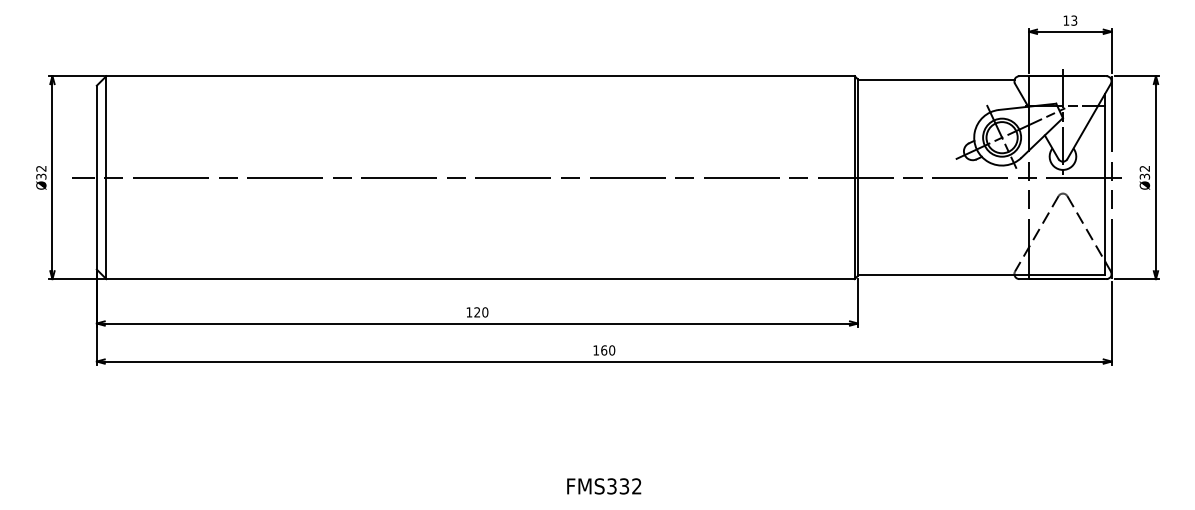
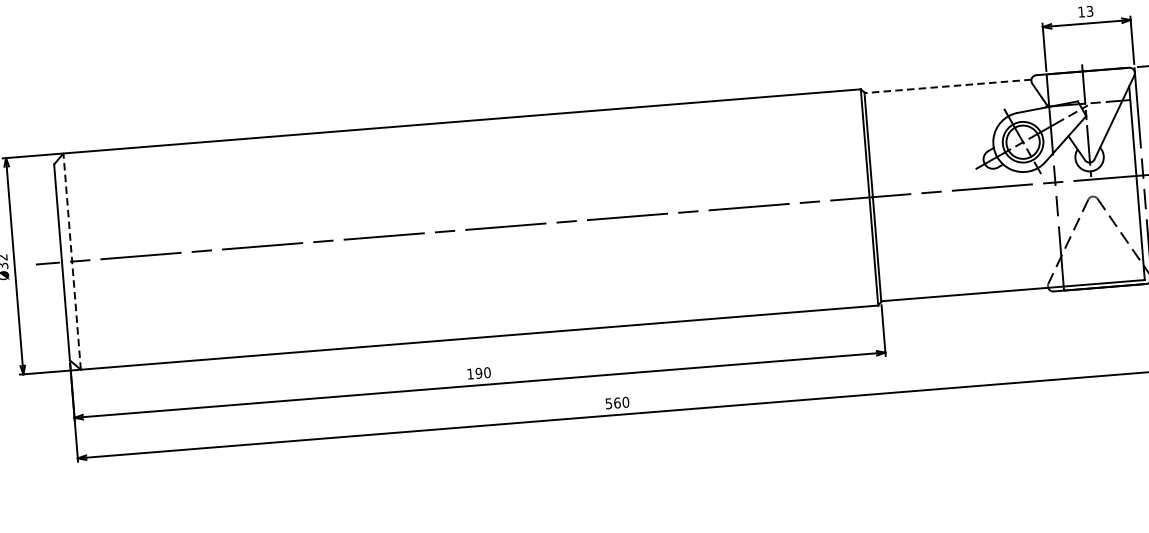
line: (935, 79) -> (947, 85), solid -> dashed
line: (106, 177) -> (72, 261), solid -> dashed
text: (477, 312) -> (479, 373), 120 -> 190
text: (596, 350) -> (609, 403), 160 -> 560

